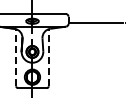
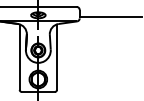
line: (16, 57) -> (20, 56), dashed -> solid
line: (48, 57) -> (56, 56), dashed -> solid

